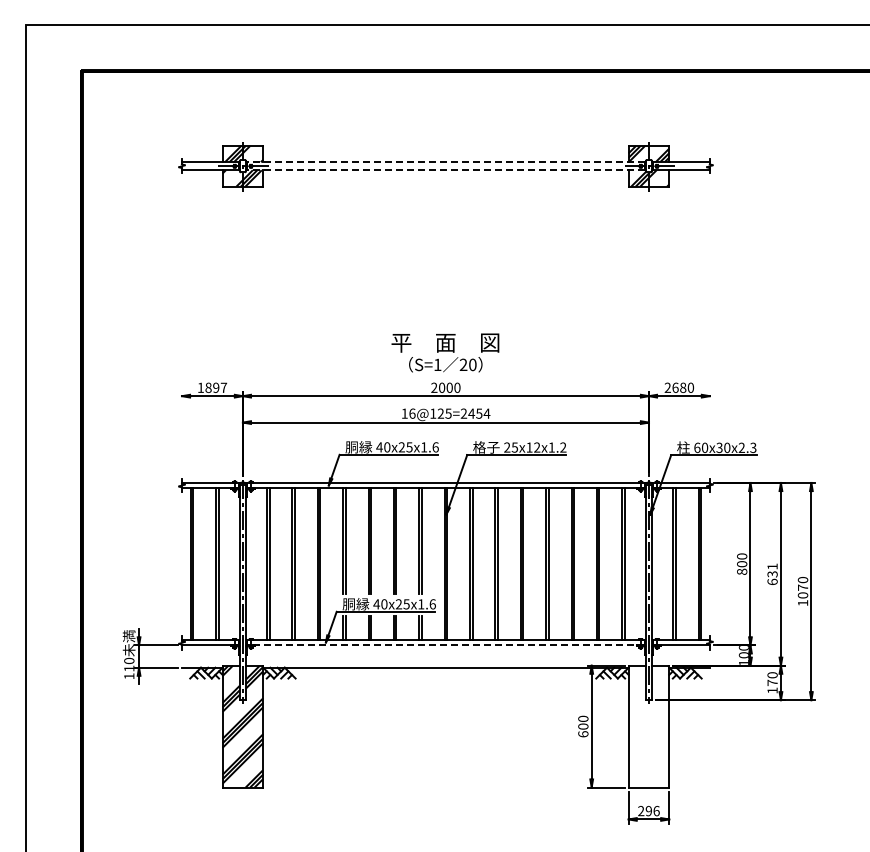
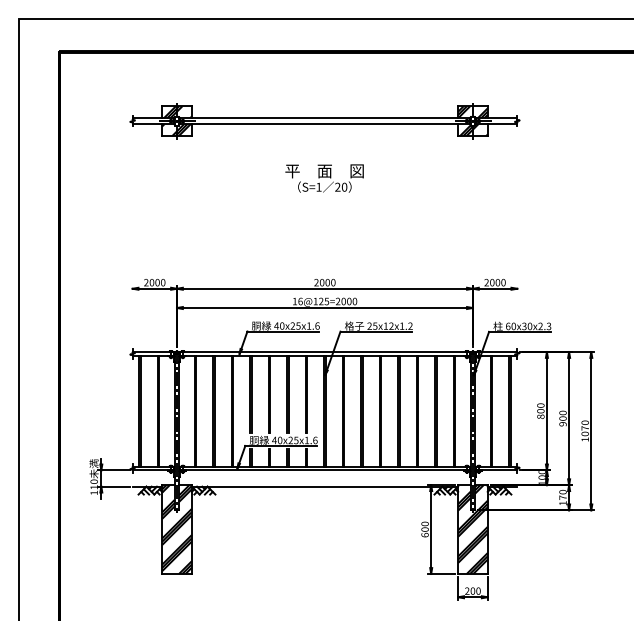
line: (445, 162) -> (324, 118), dashed -> solid
line: (445, 170) -> (324, 124), dashed -> solid
text: (445, 352) -> (324, 178), moved
text: (212, 387) -> (154, 282), 1897 -> 2000
text: (679, 387) -> (495, 282), 2680 -> 2000
text: (479, 413) -> (349, 301), 16@125=2454 -> 16@125=2000
text: (772, 574) -> (562, 418), 631 -> 900
line: (445, 645) -> (324, 470), dashed -> solid
hatch: (648, 726) -> (472, 529), added
text: (652, 811) -> (475, 591), 296 -> 200

